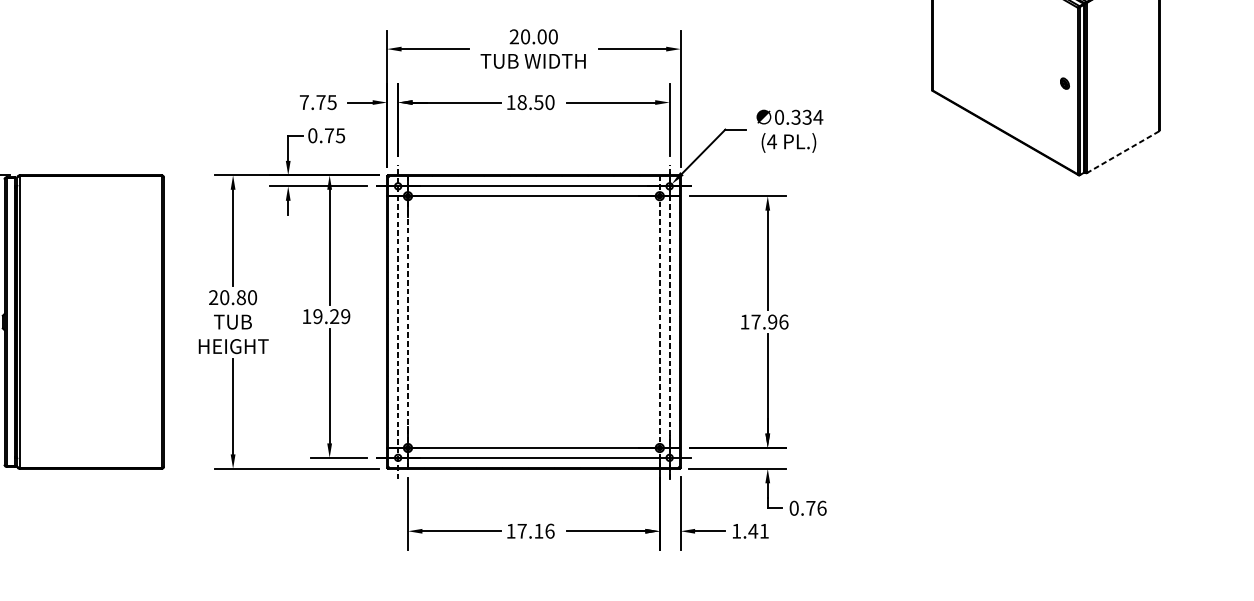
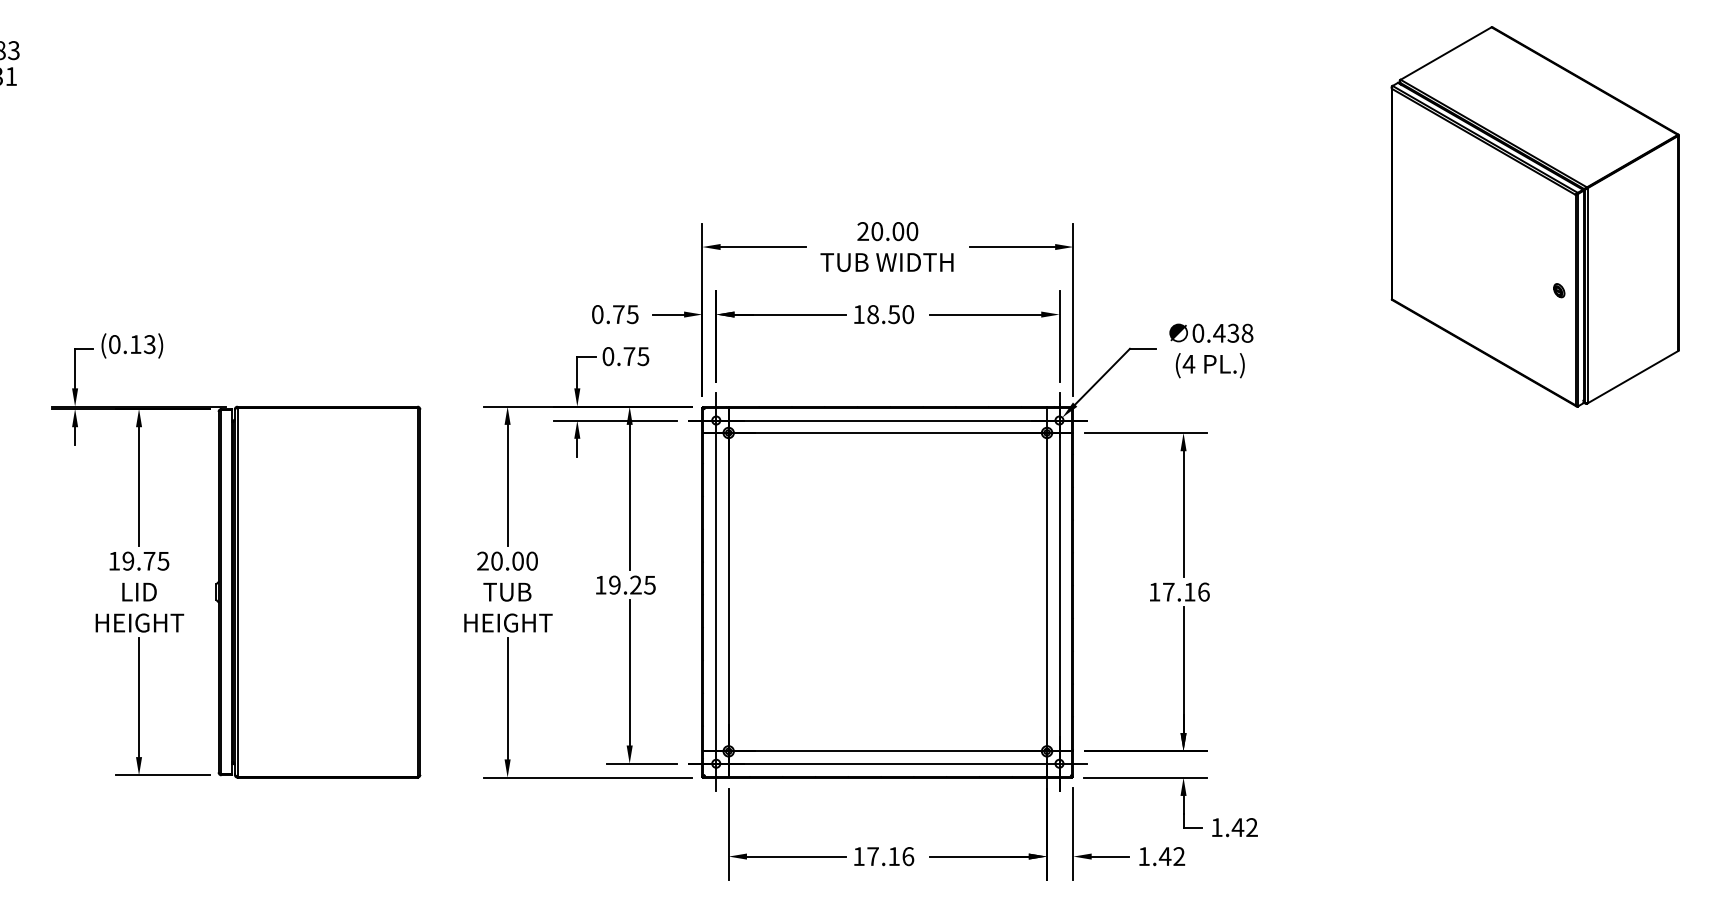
text: (304, 102) -> (597, 314), 7.75 -> 0.75
text: (807, 116) -> (1233, 332), 0.334 -> 0.438
line: (1122, 152) -> (1632, 377), dashed -> solid
text: (240, 297) -> (517, 561), 20.80 -> 20.00
text: (345, 316) -> (649, 584), 19.29 -> 19.25
text: (772, 321) -> (1189, 591), 17.96 -> 17.16
line: (398, 322) -> (716, 592), dashed -> solid
line: (407, 322) -> (728, 592), dashed -> solid
line: (660, 322) -> (1047, 592), dashed -> solid
line: (669, 322) -> (1059, 592), dashed -> solid
text: (808, 508) -> (1234, 827), 0.76 -> 1.42
text: (764, 531) -> (1179, 856), 1.41 -> 1.42

